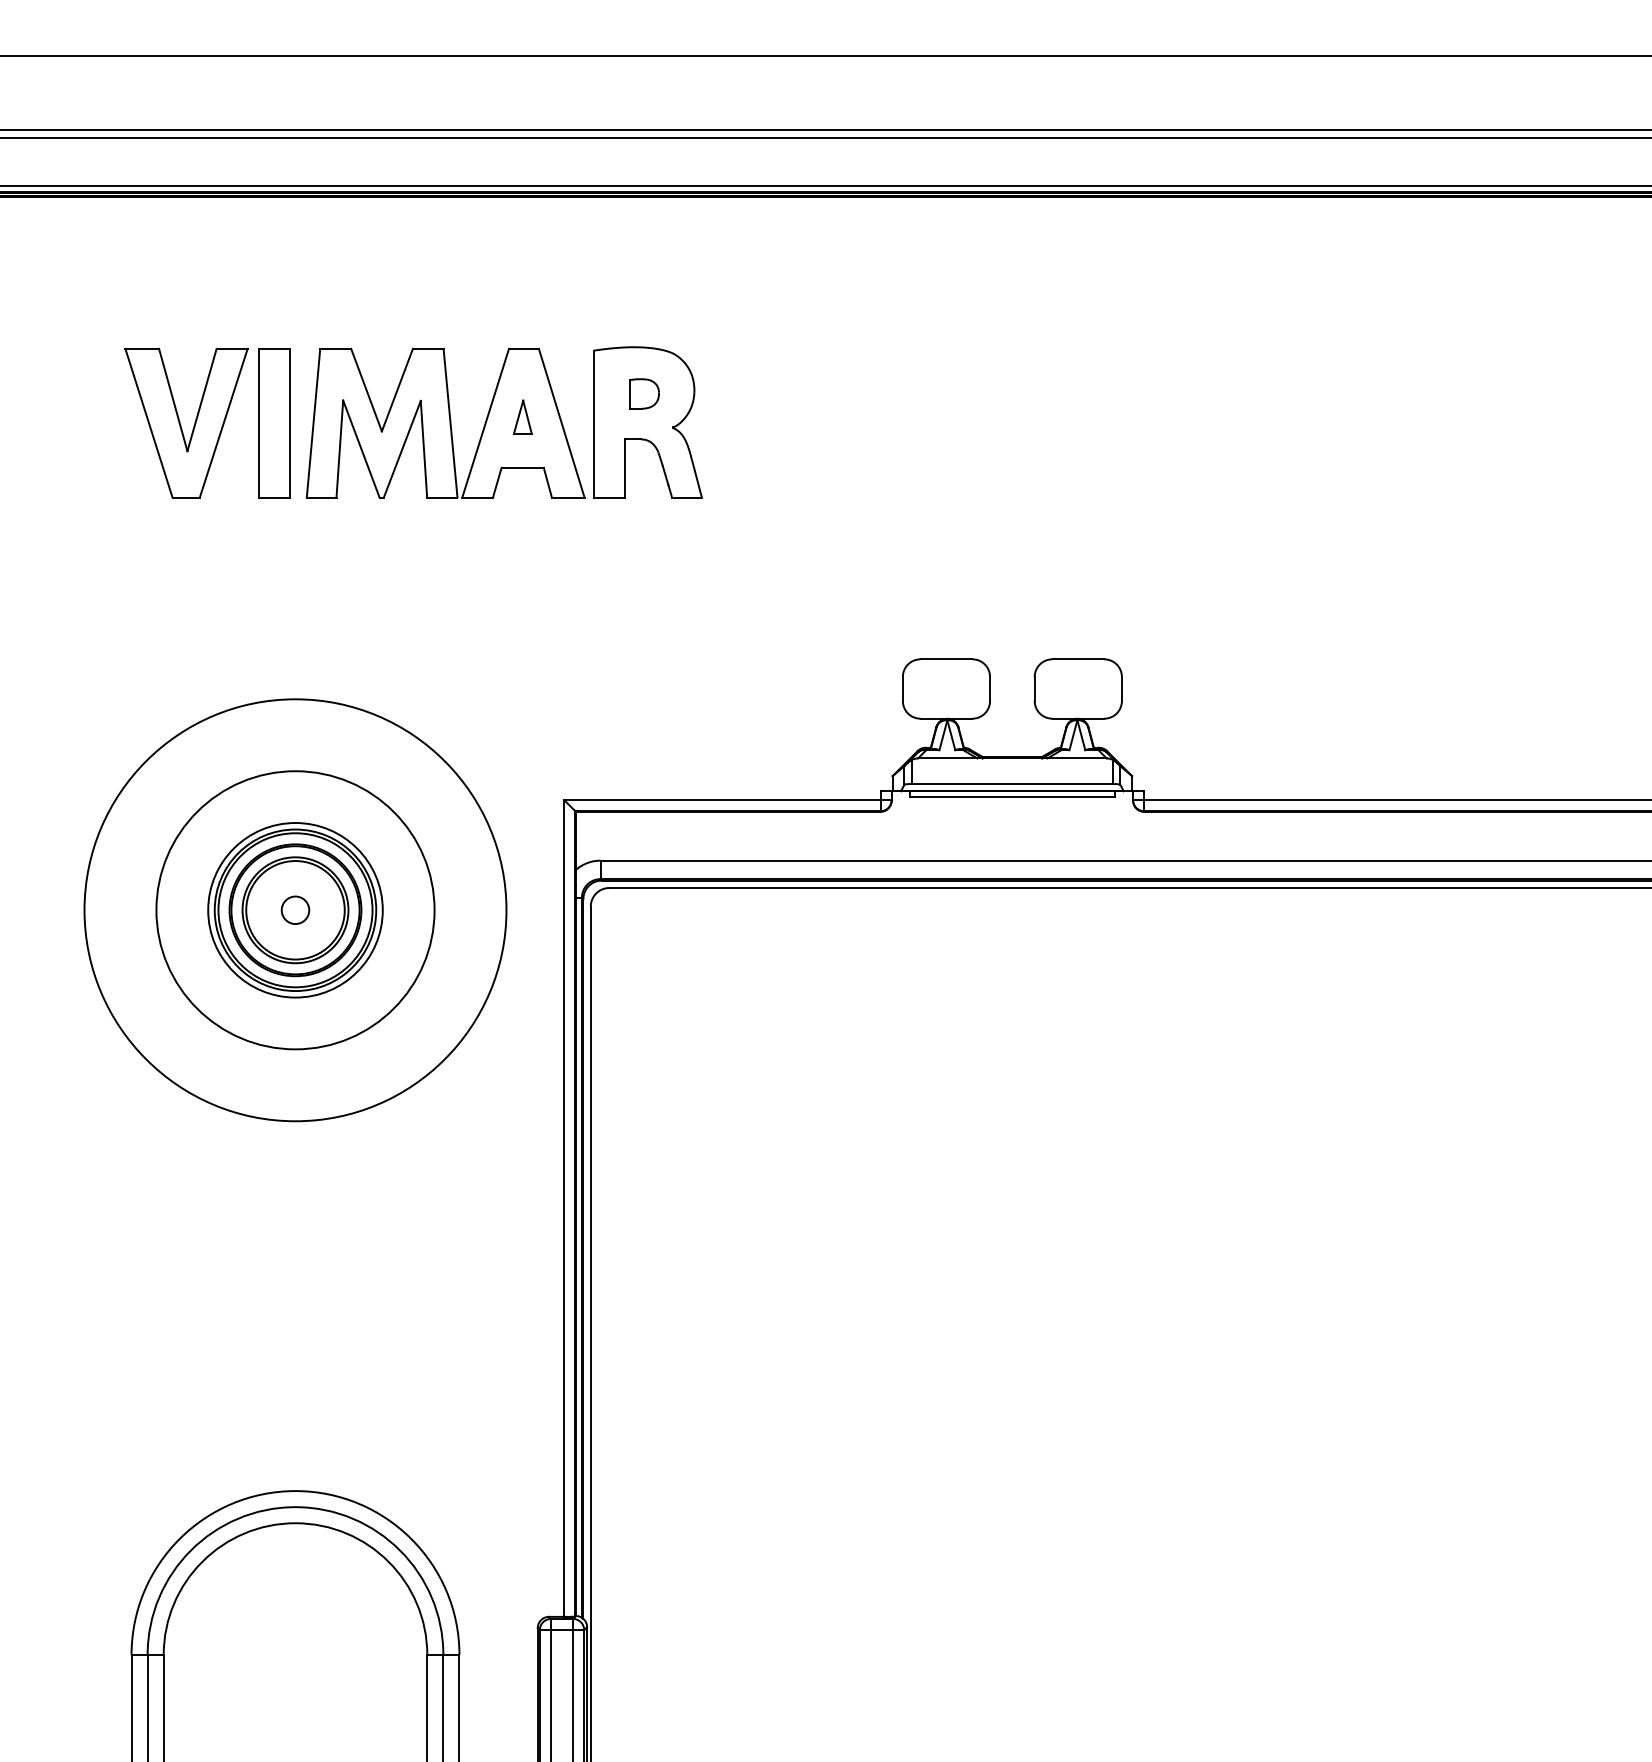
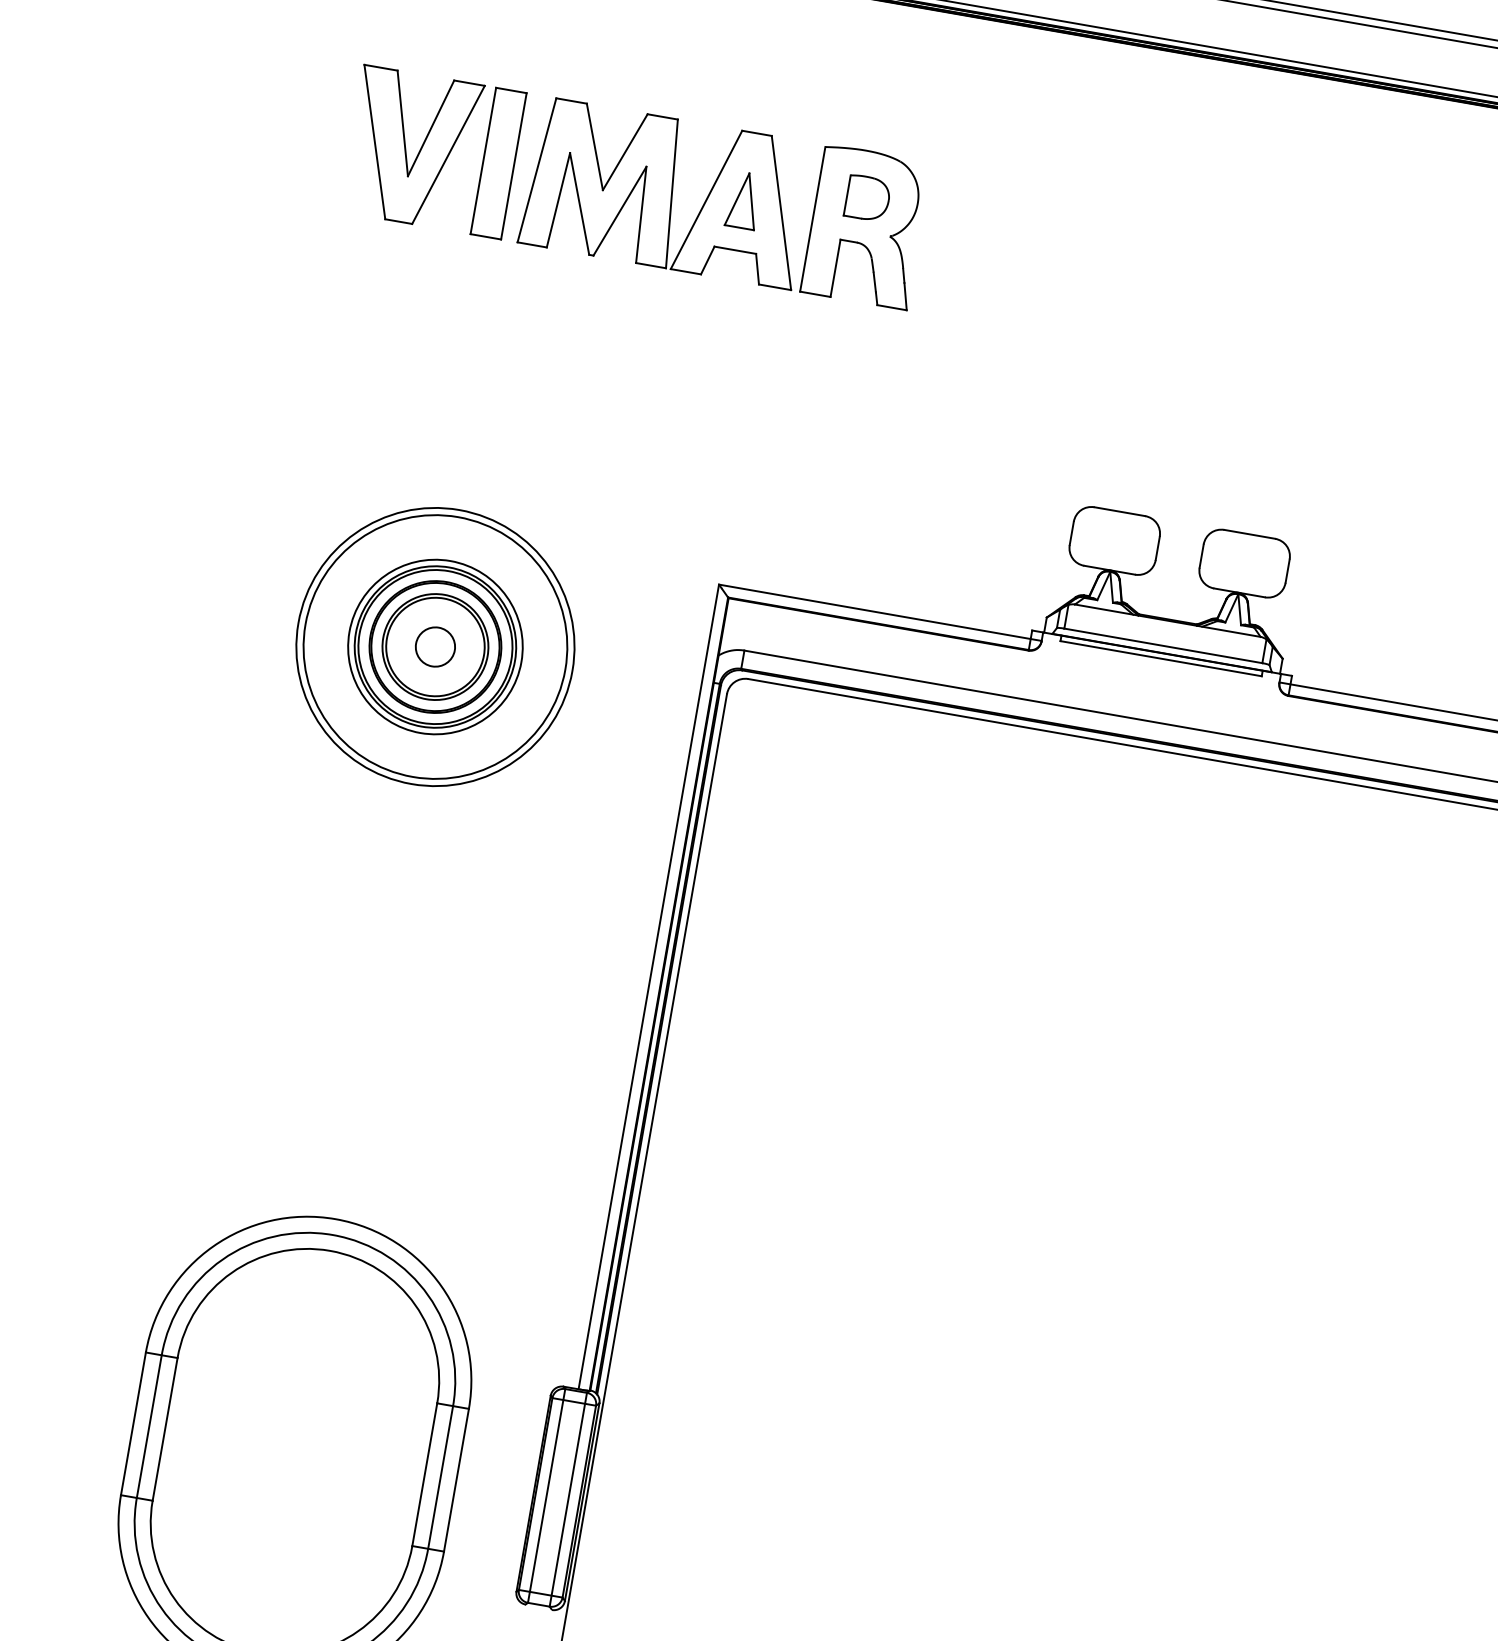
part: (644, 393) -> (868, 197), size x1.43
part: (522, 416) -> (743, 199), size x1.67
circle: (295, 909) -> (435, 646), size x1.43
circle: (295, 910) -> (435, 647), size x0.62

